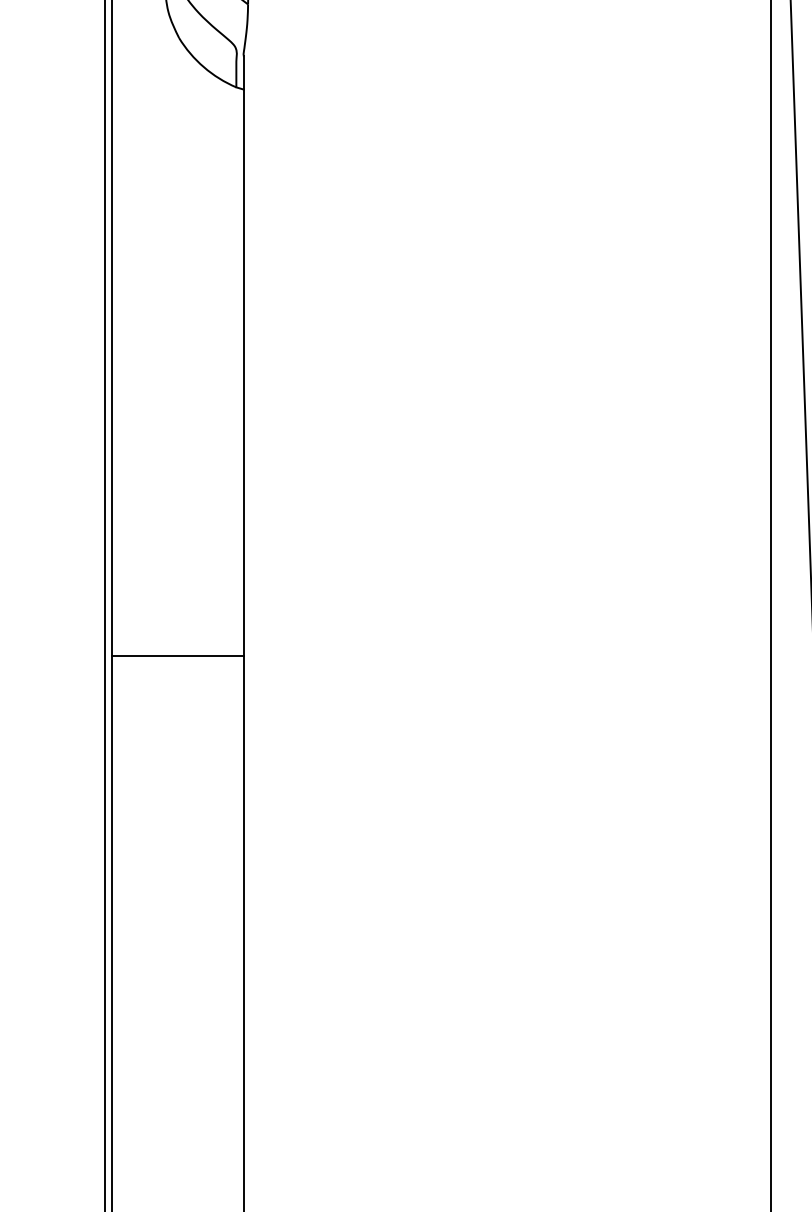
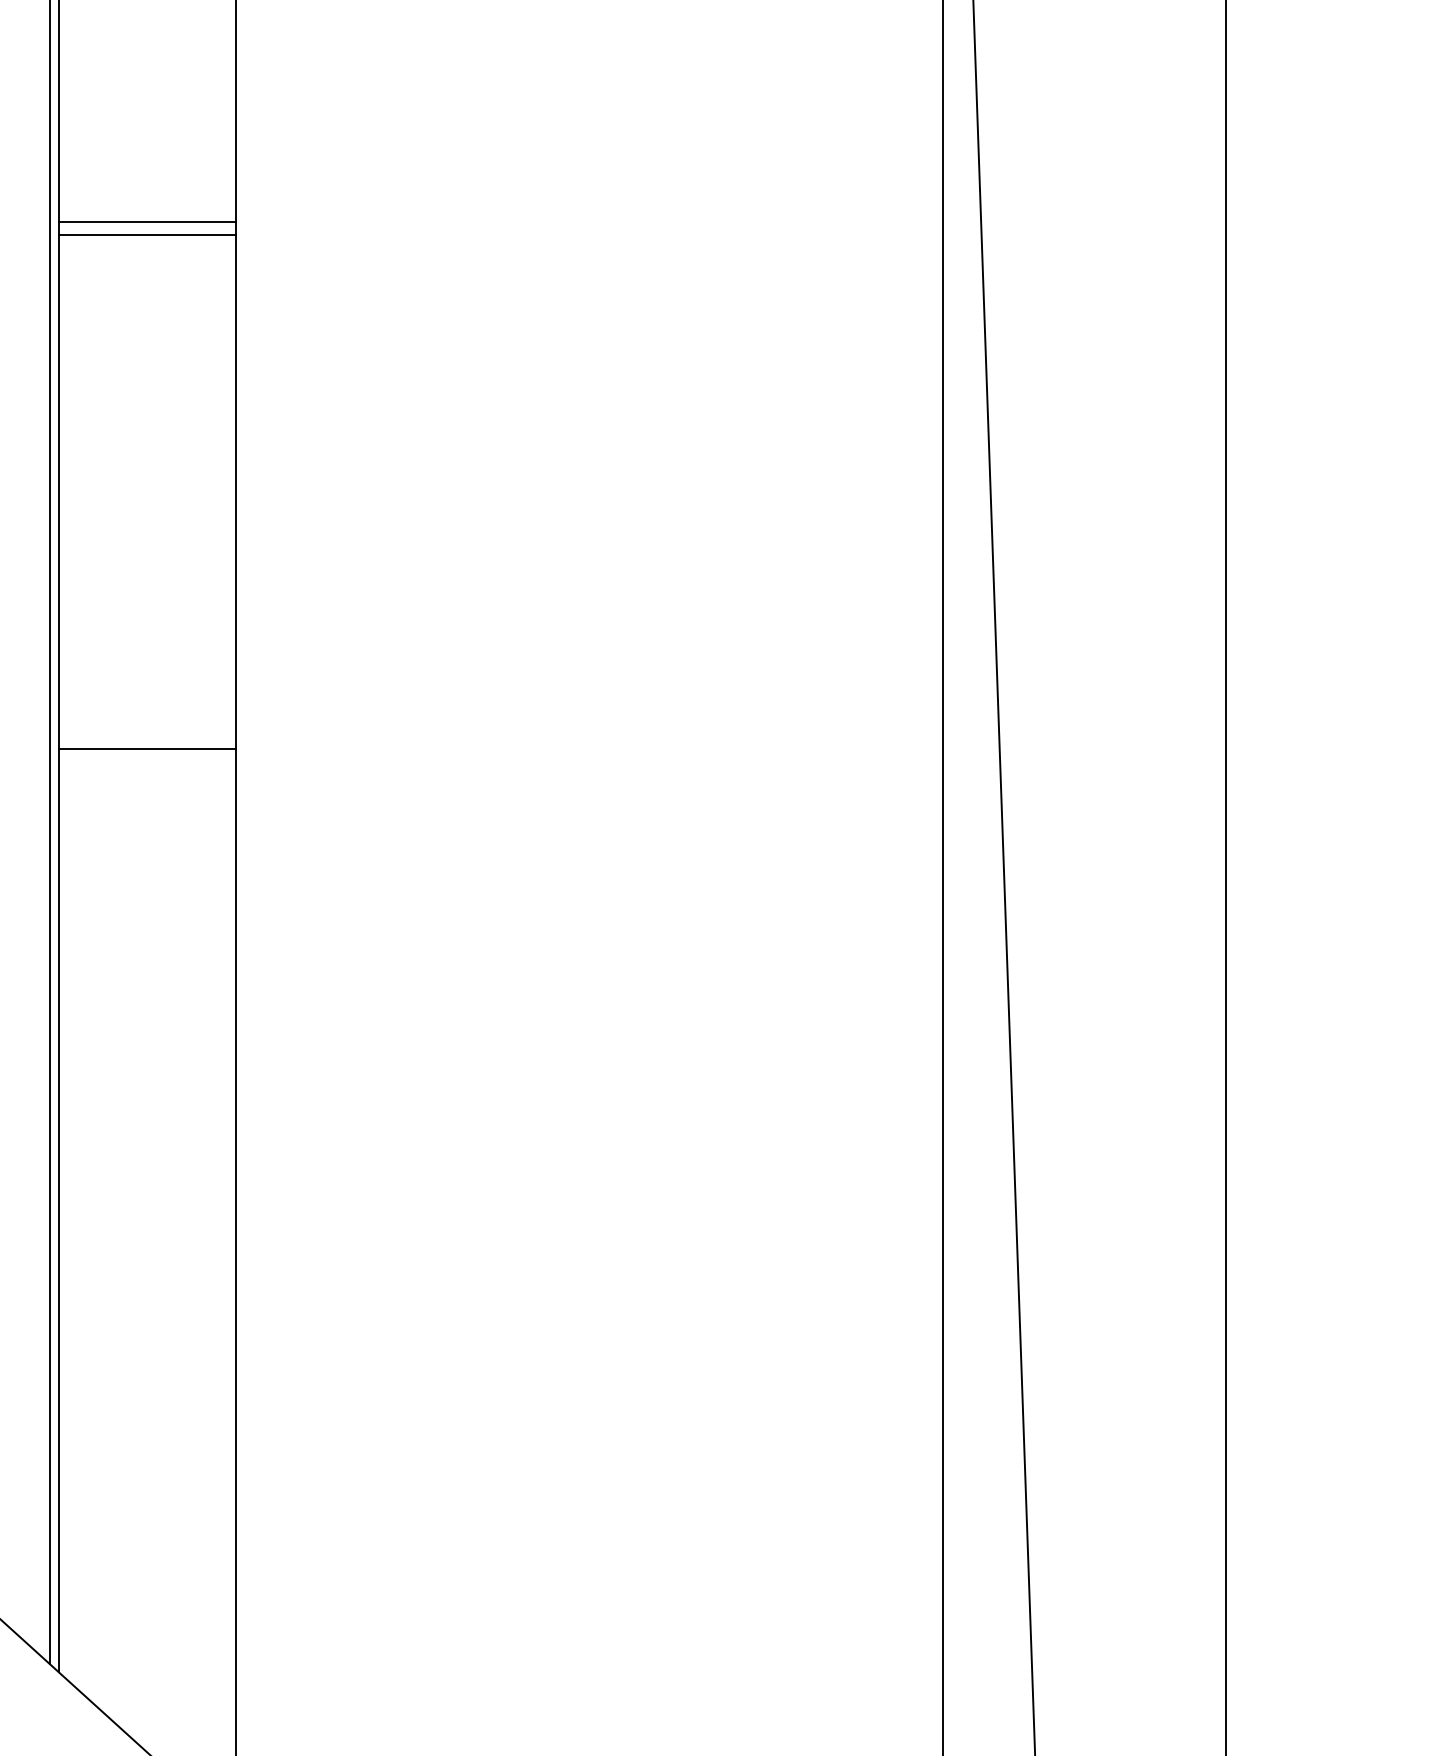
line: (177, 262) -> (146, 221), added
line: (177, 271) -> (146, 234), added

